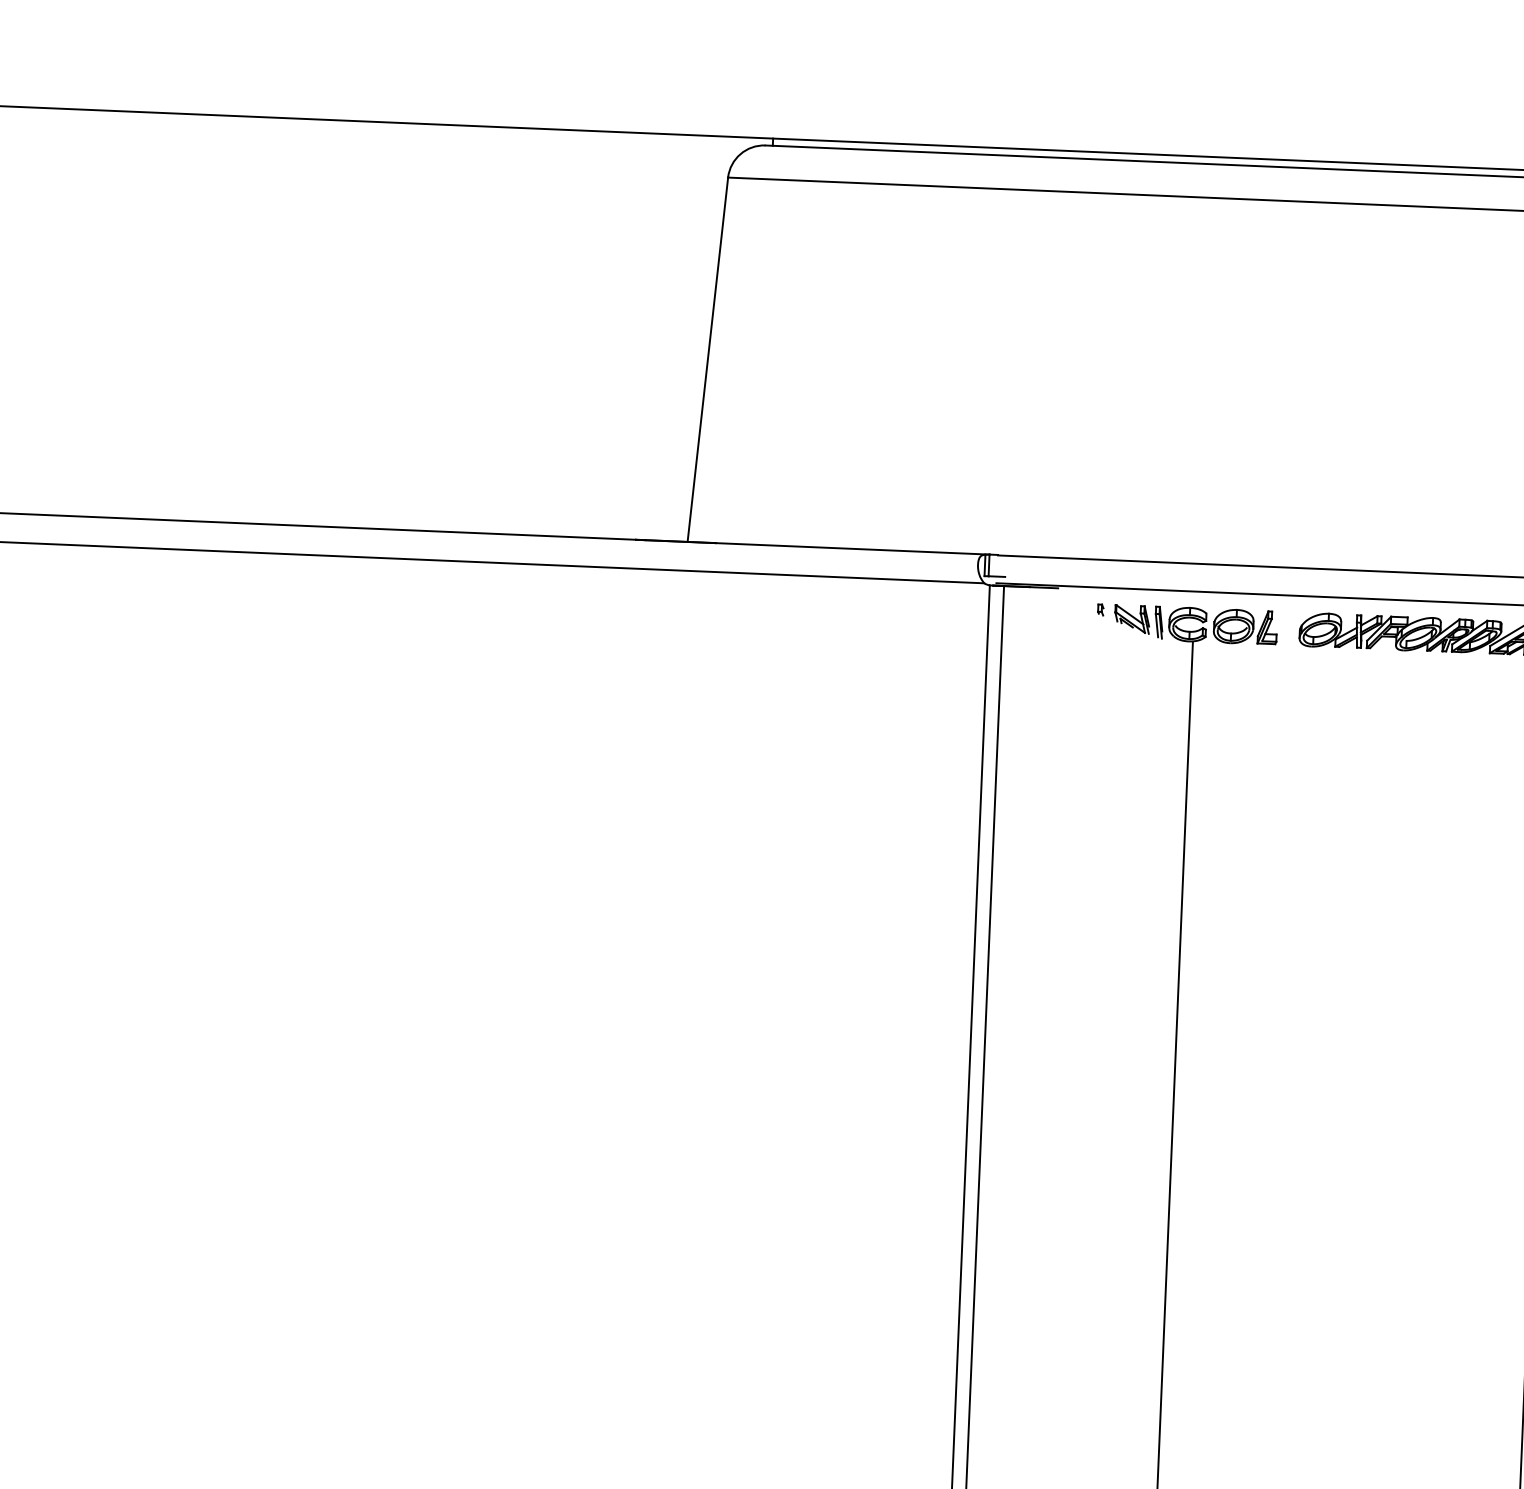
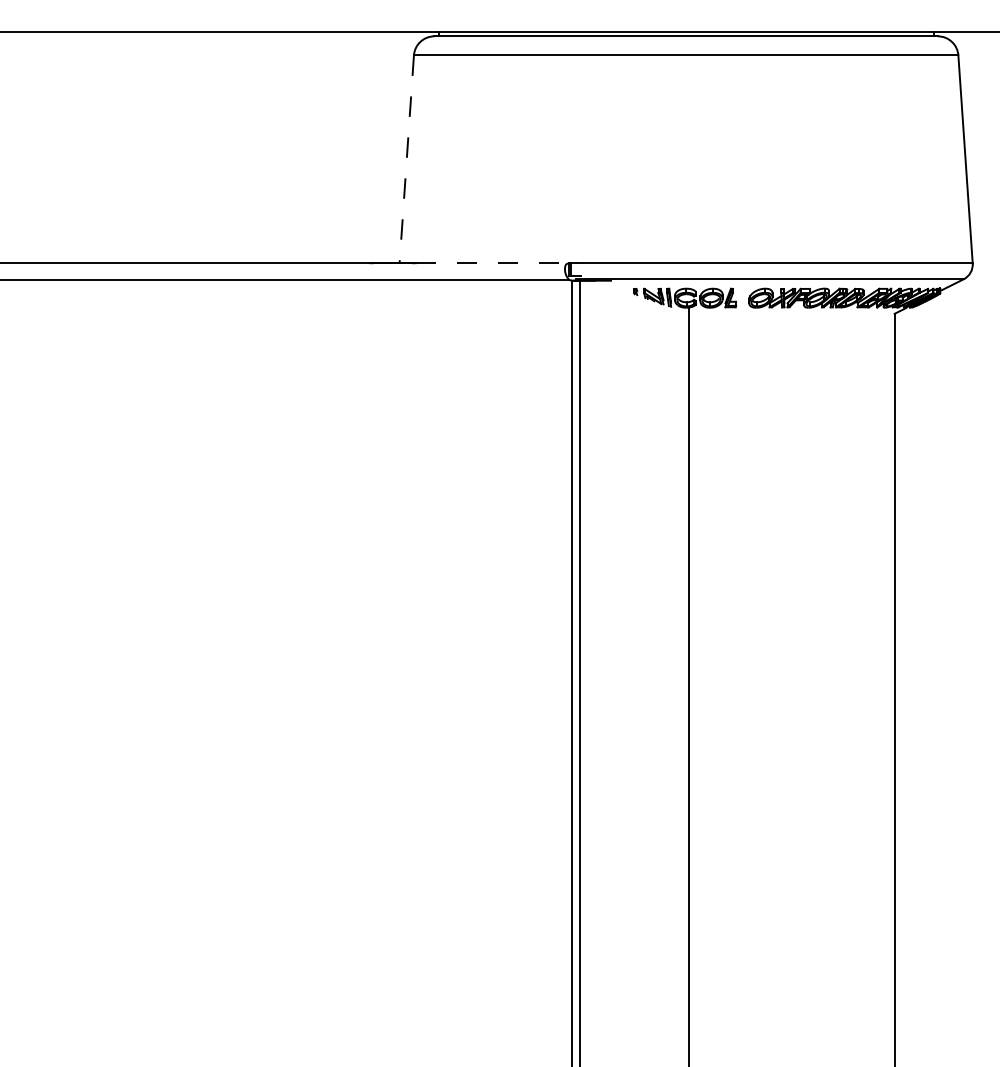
line: (707, 360) -> (406, 159), solid -> dashed
line: (852, 549) -> (493, 263), solid -> dashed

